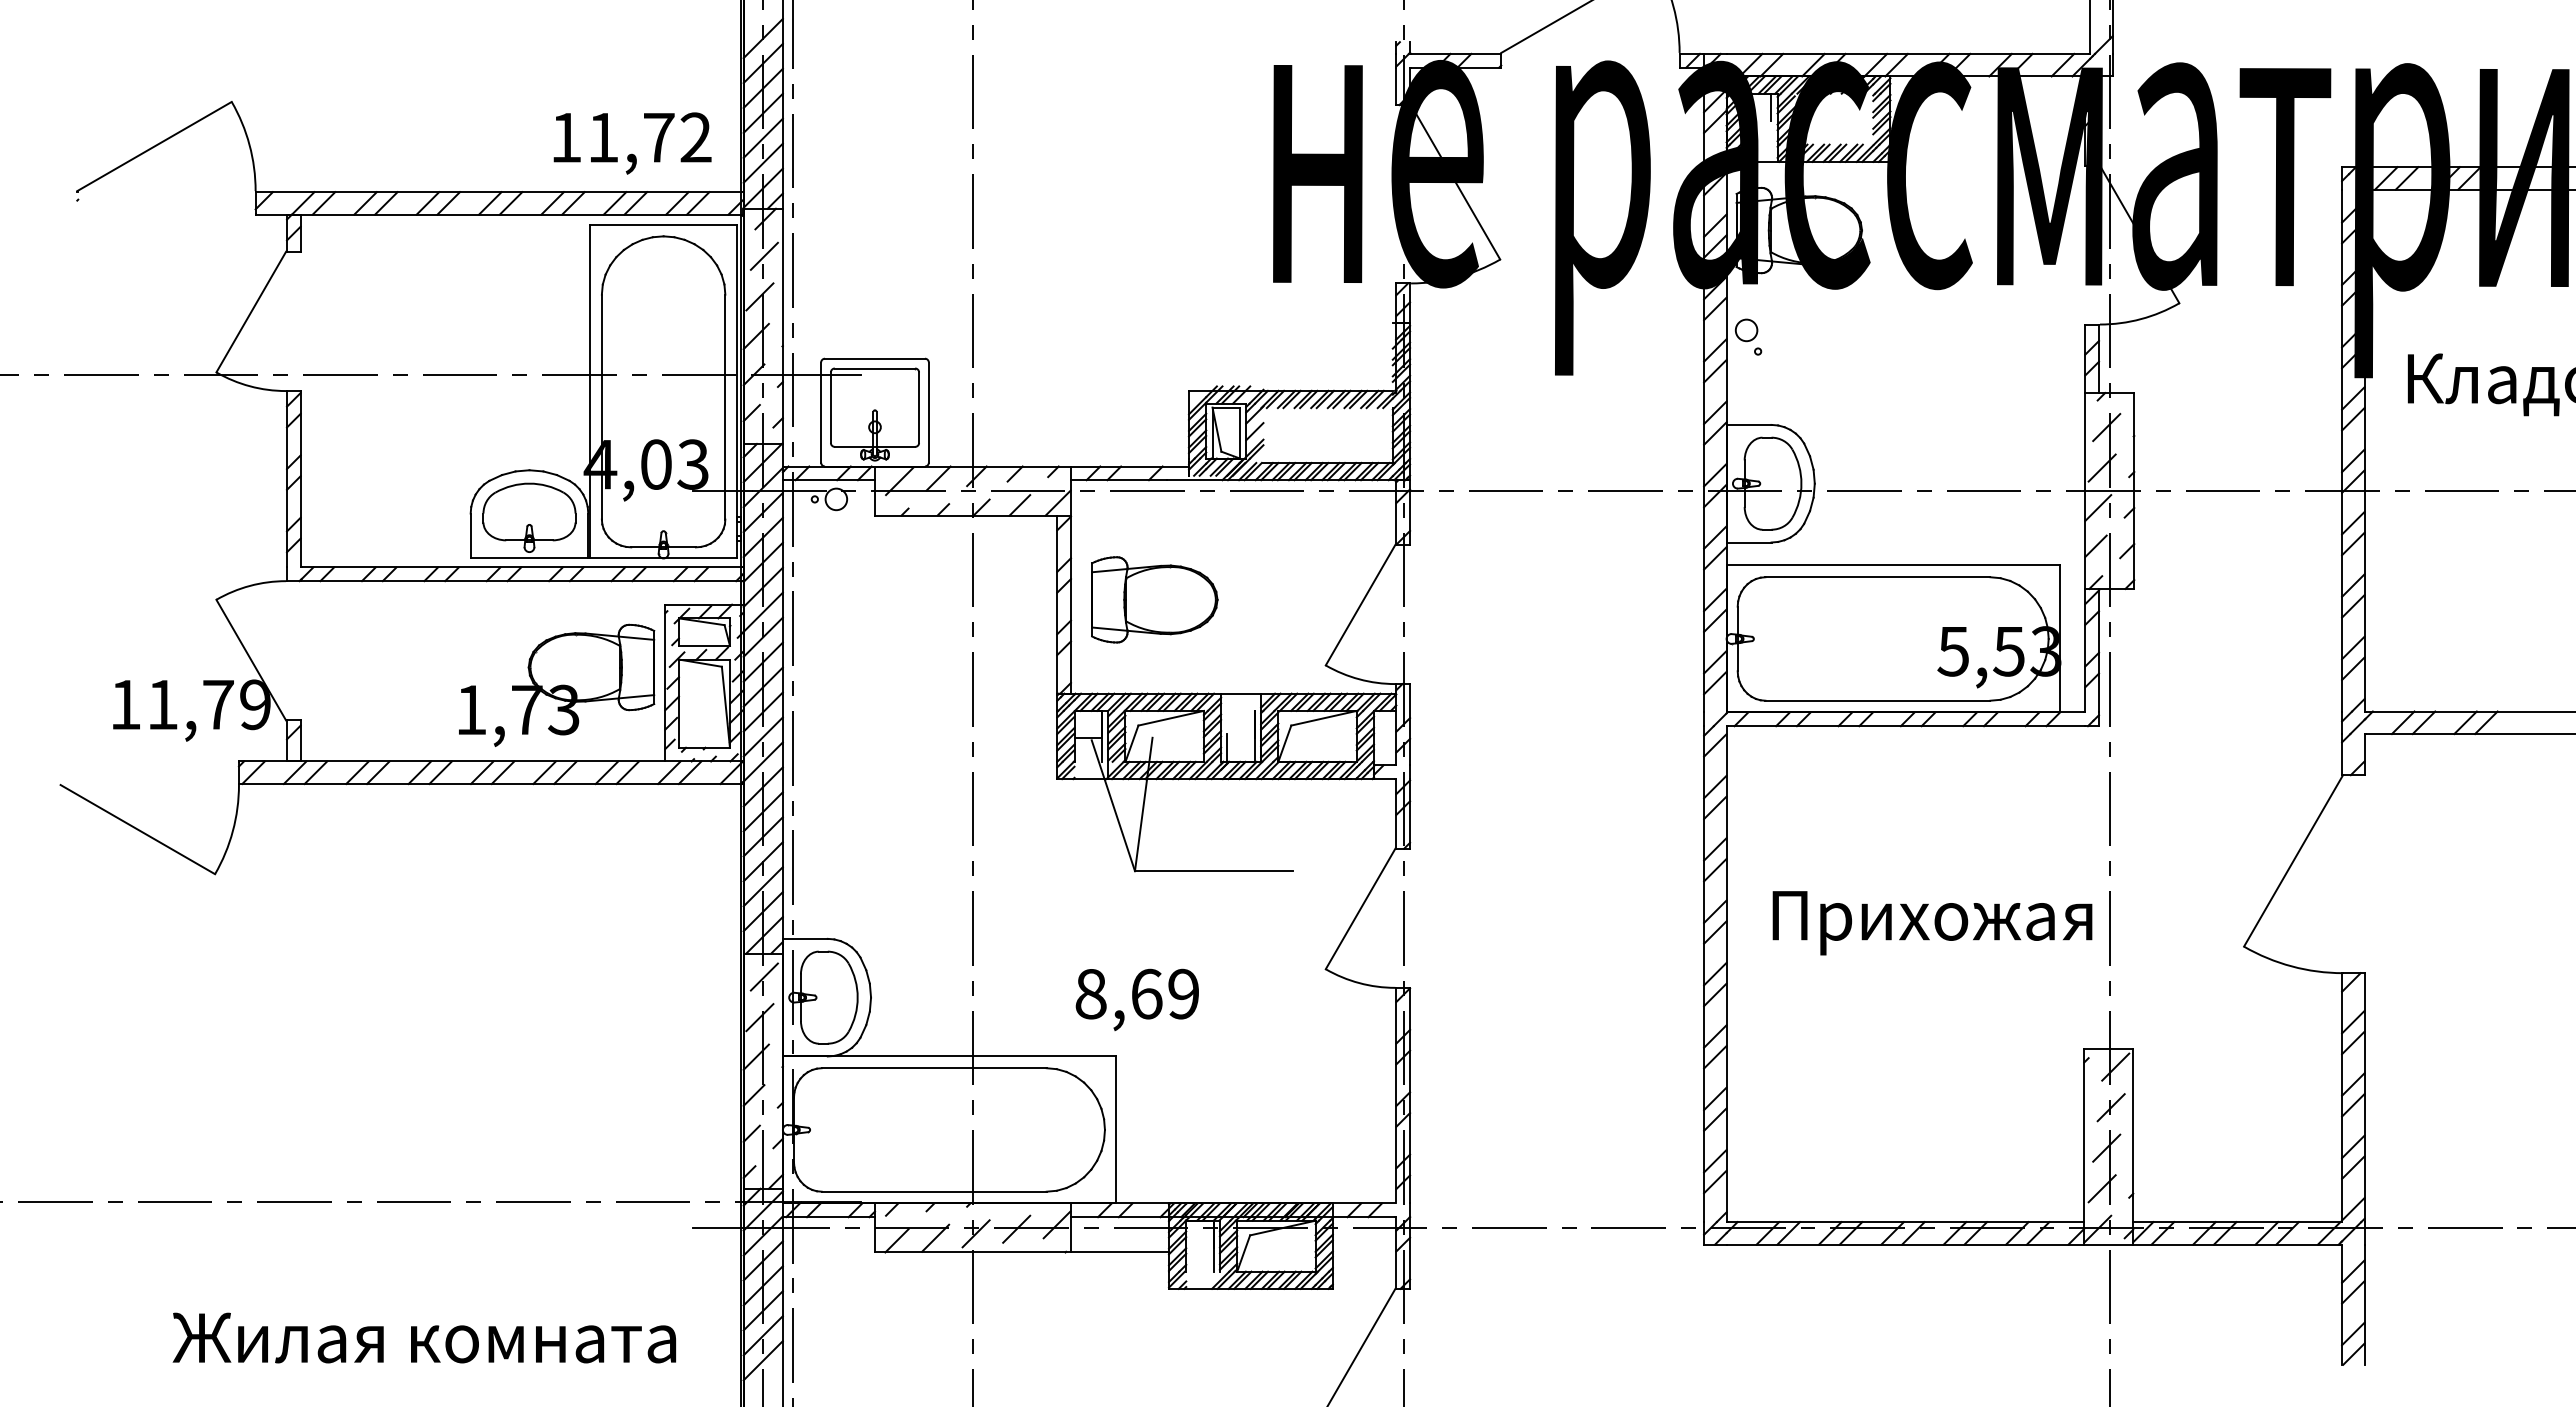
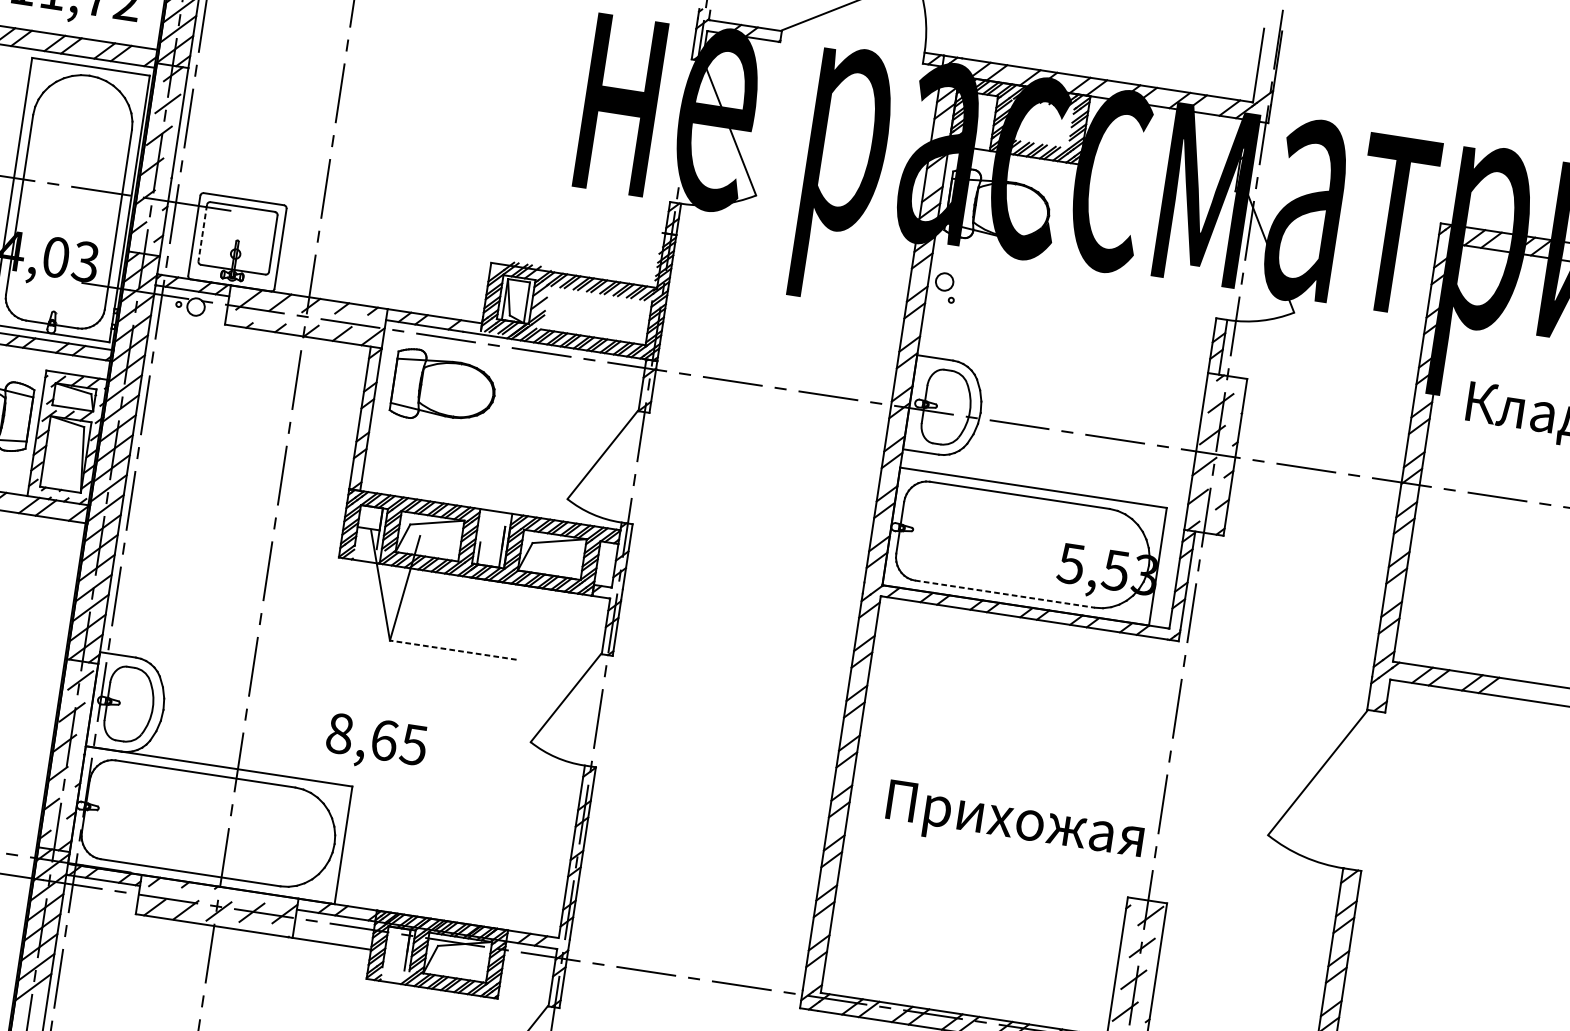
line: (1771, 107) -> (991, 106), removed
line: (830, 408) -> (202, 233), solid -> dashed
part: (1154, 599) -> (444, 388), moved
line: (1878, 700) -> (1005, 594), solid -> dashed
line: (1213, 871) -> (452, 650), solid -> dashed
text: (1932, 923) -> (1014, 824), moved
text: (1182, 993) -> (413, 744), 8,69 -> 8,65

